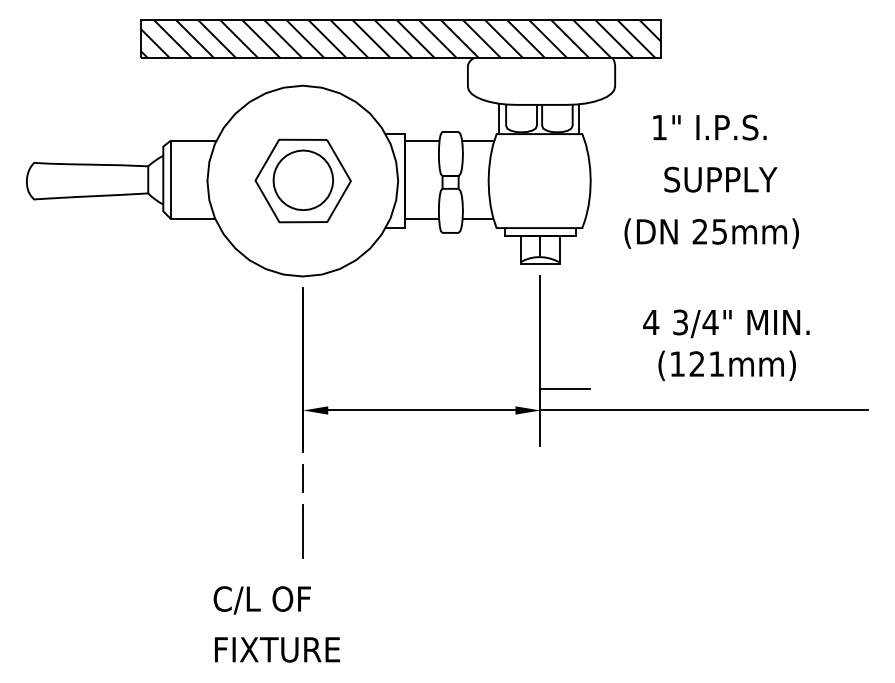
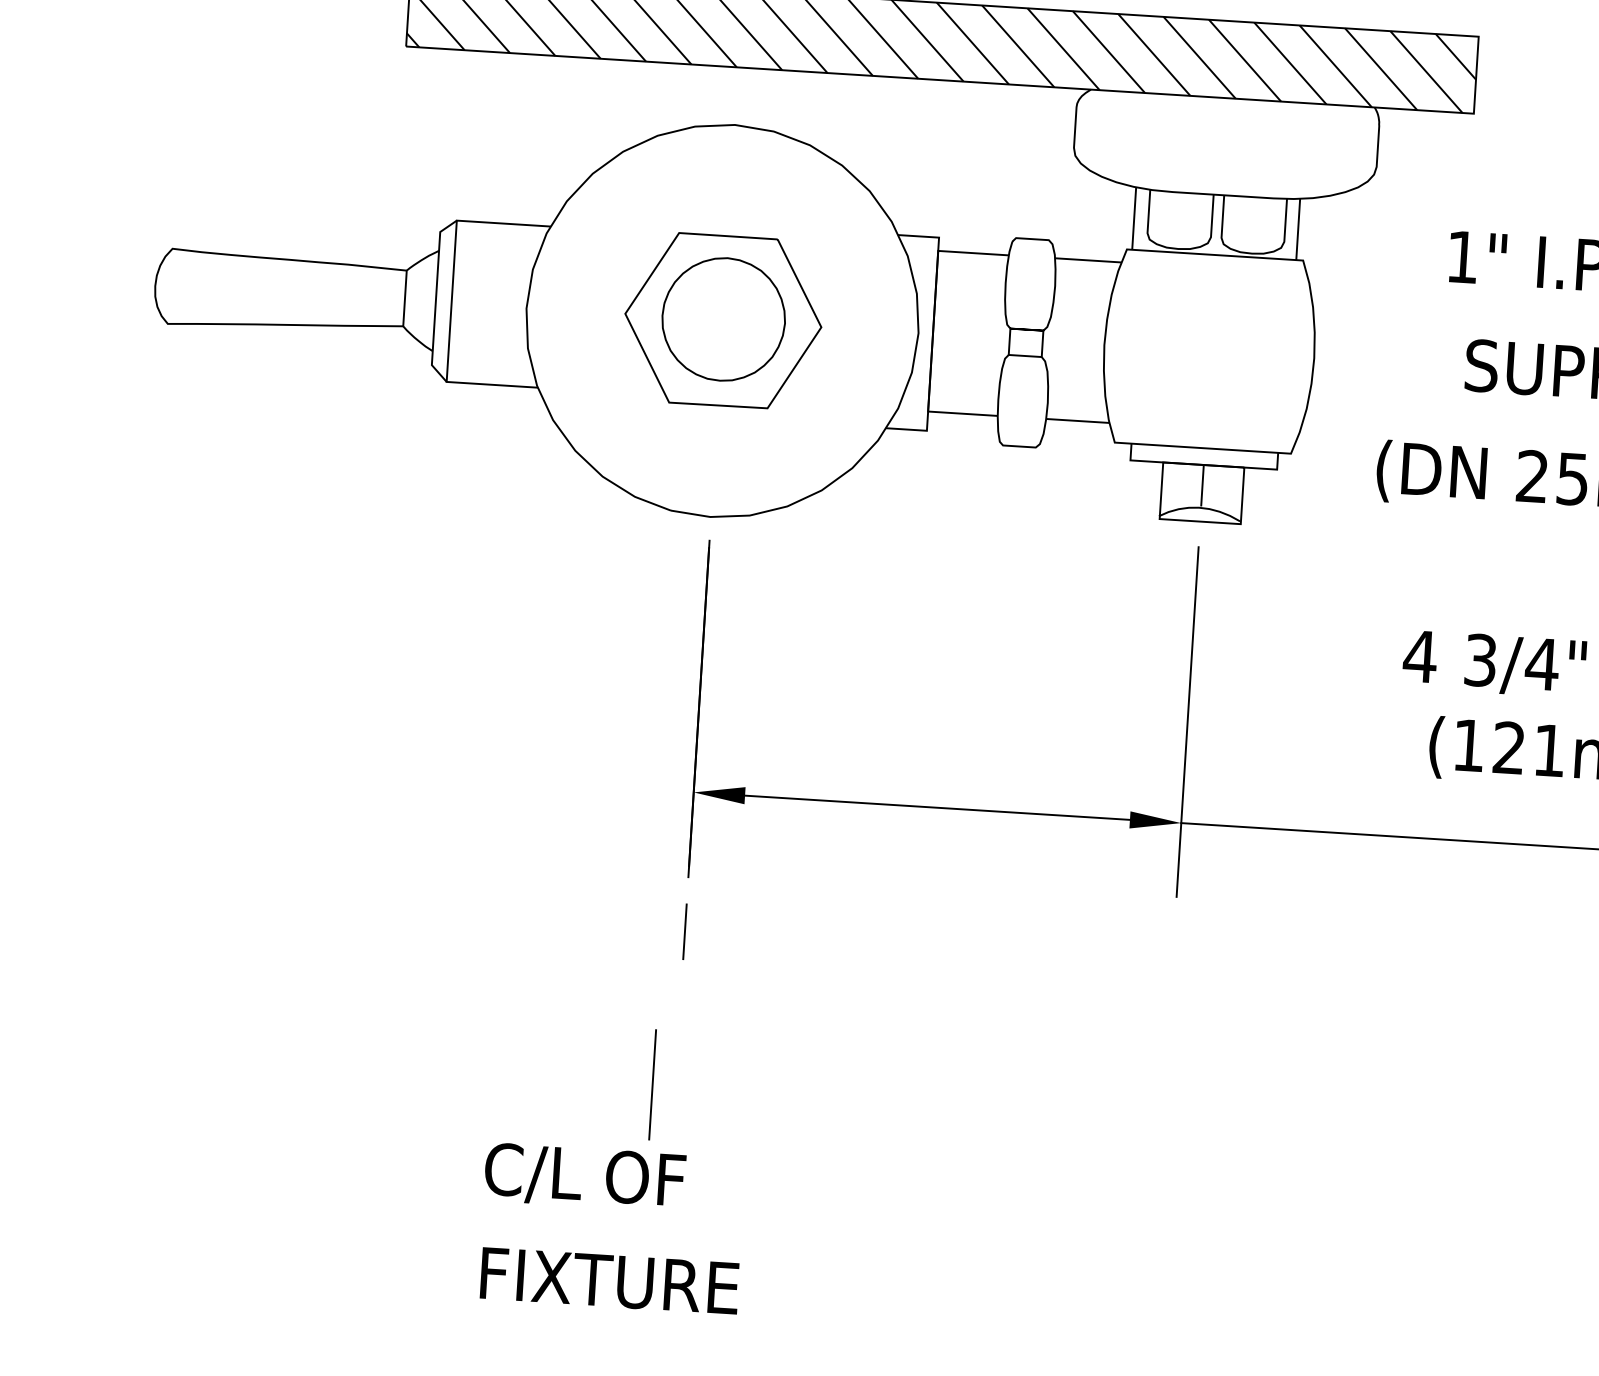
line: (565, 388) -> (1235, 781), removed
line: (302, 531) -> (651, 1084), moved

